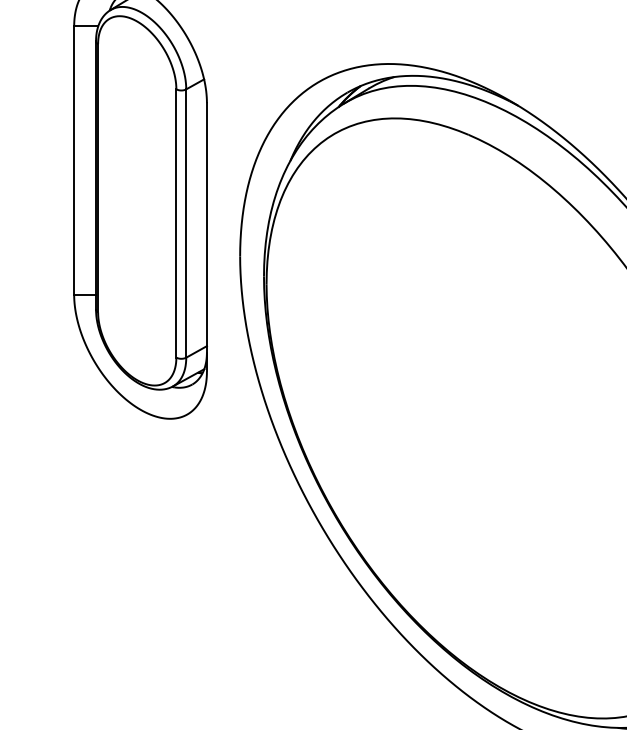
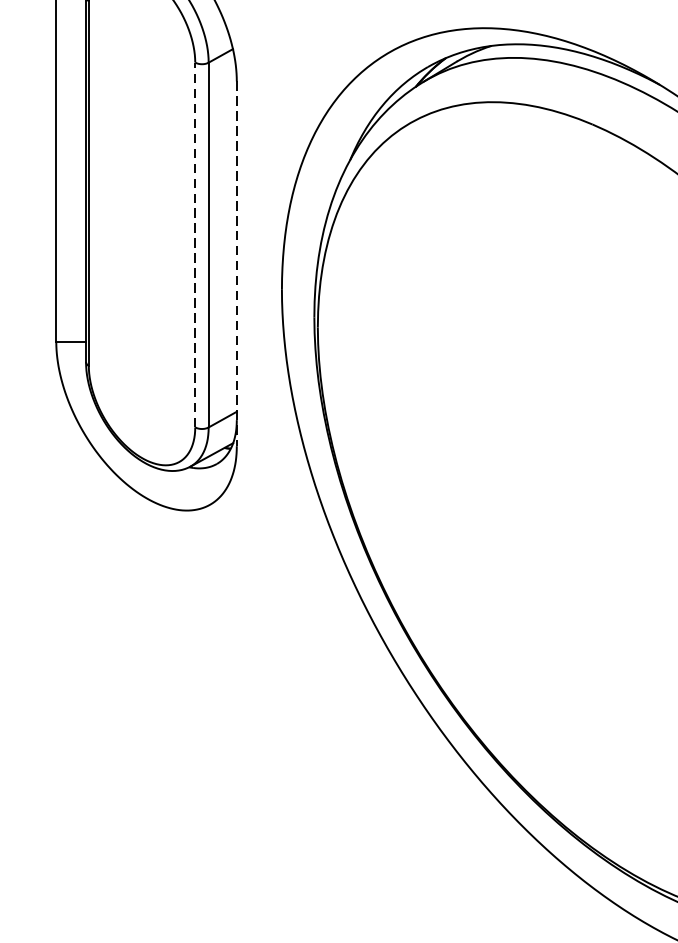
line: (176, 222) -> (195, 243), solid -> dashed
line: (206, 237) -> (236, 264), solid -> dashed

